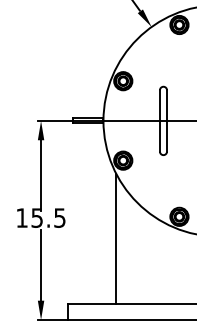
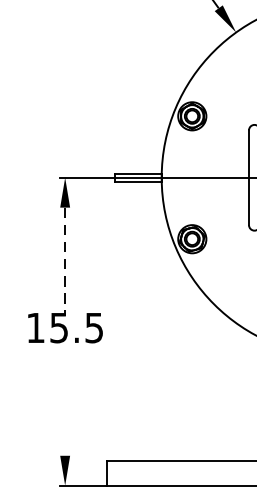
line: (41, 175) -> (65, 262), solid -> dashed
line: (116, 238) -> (181, 359), removed
line: (41, 265) -> (65, 401), removed

